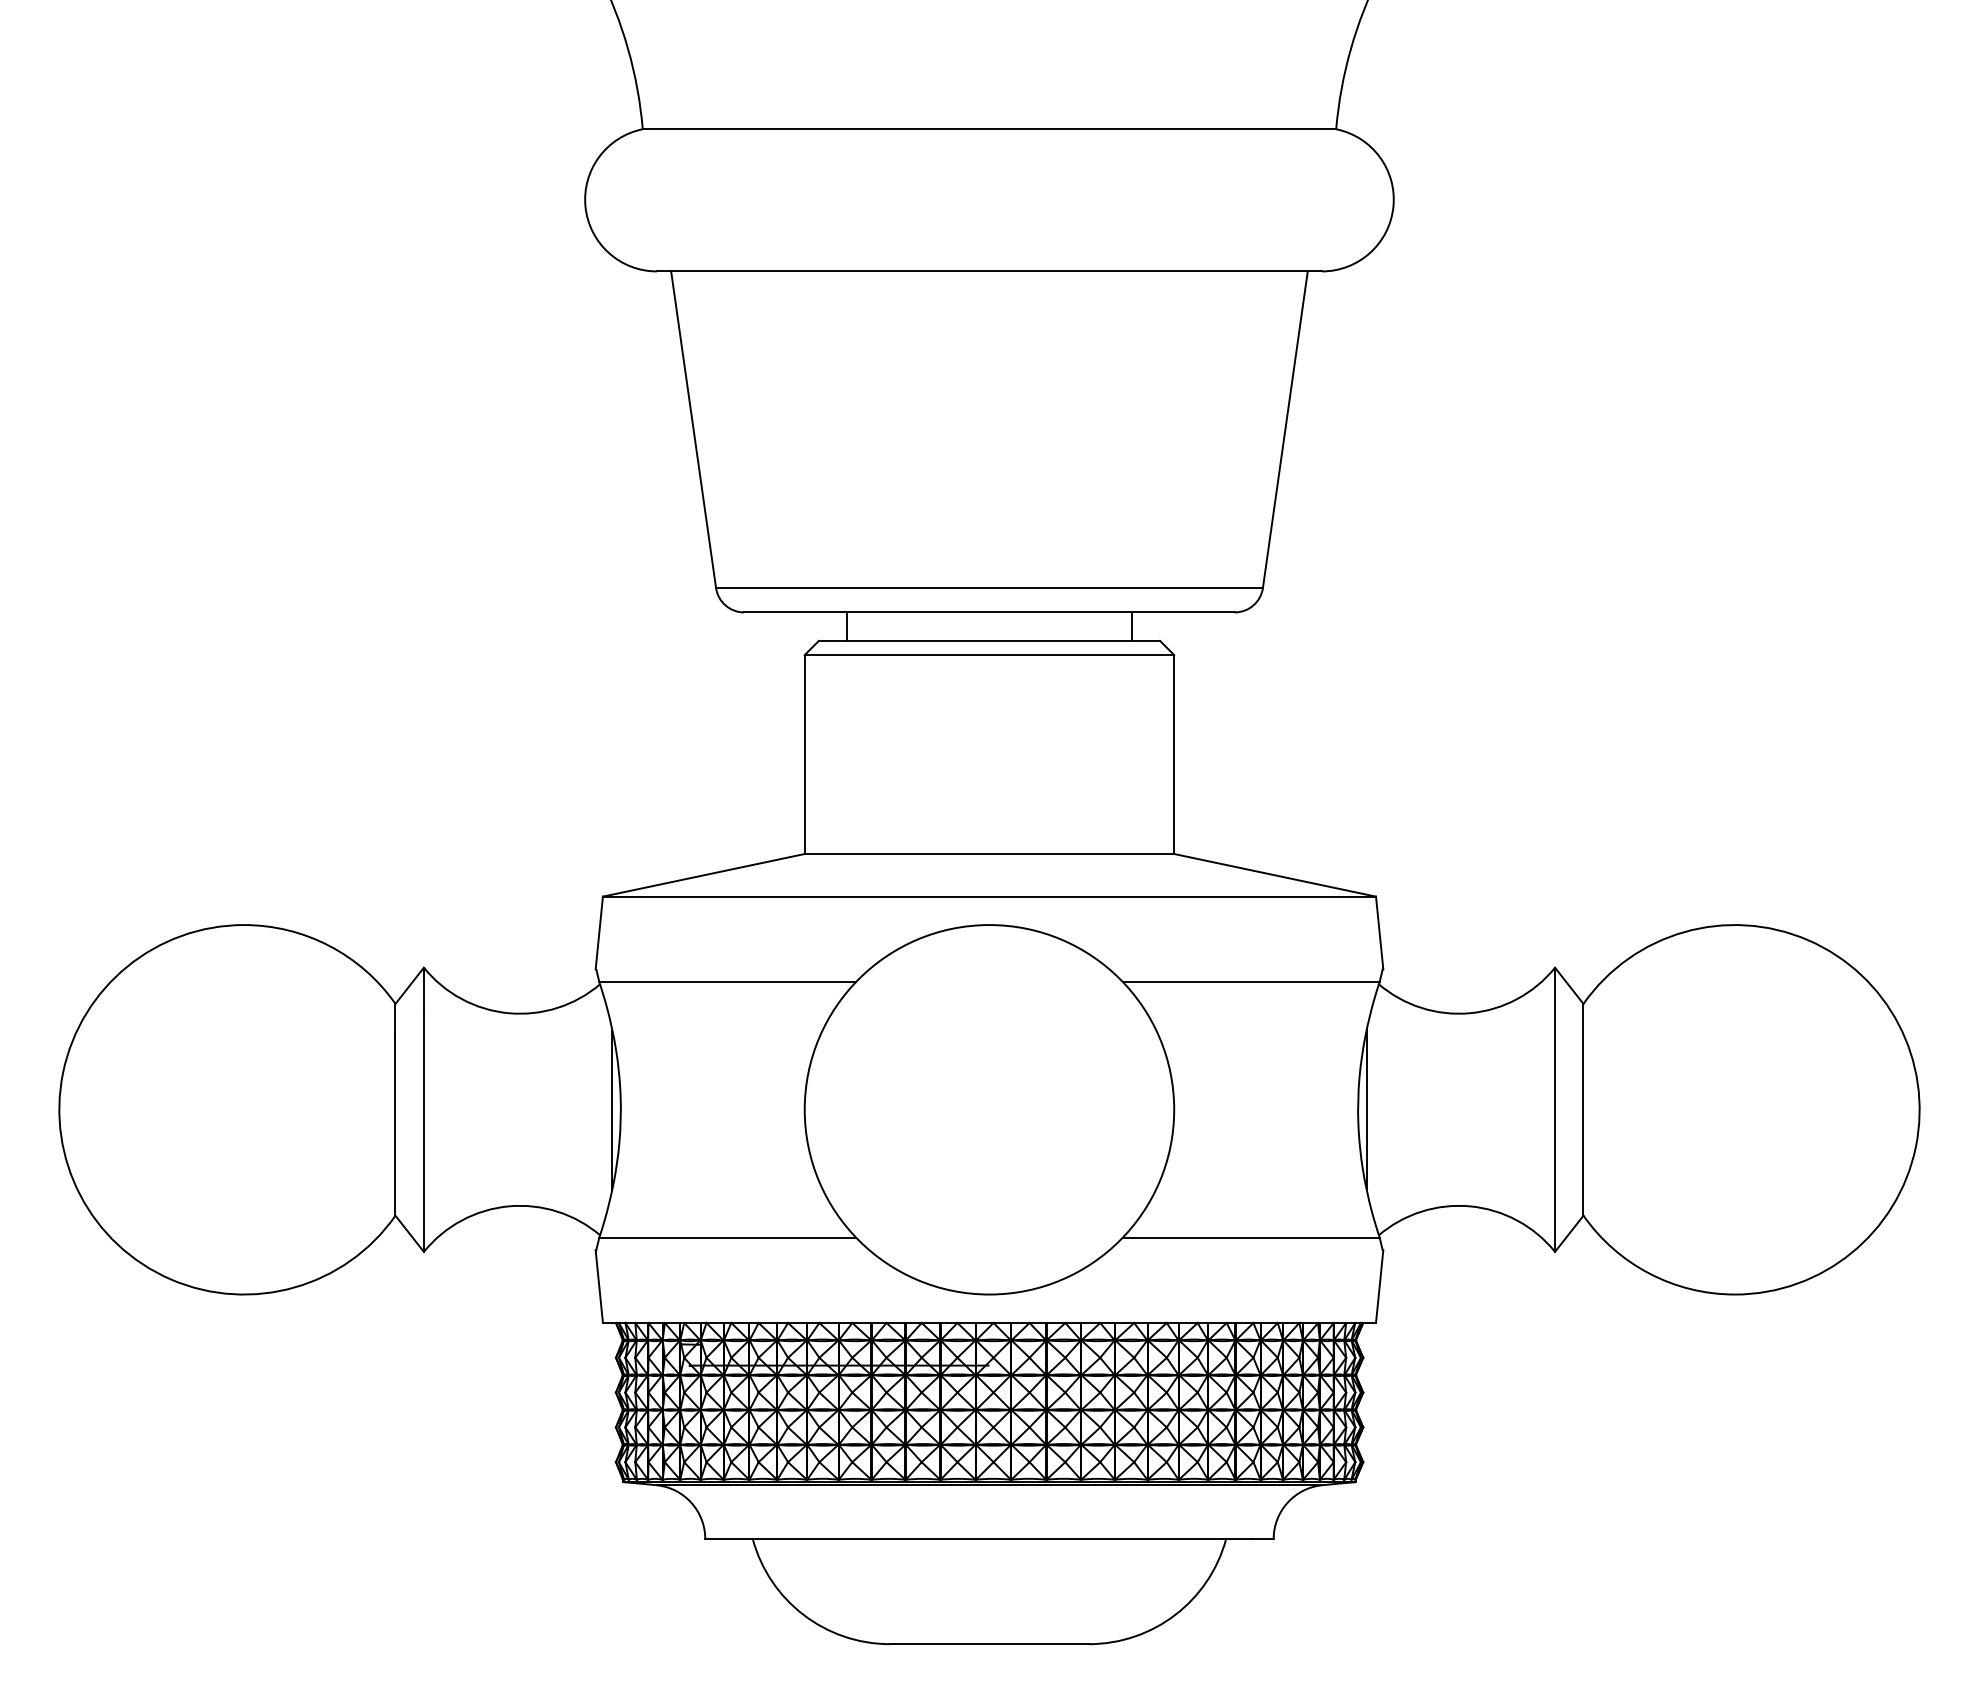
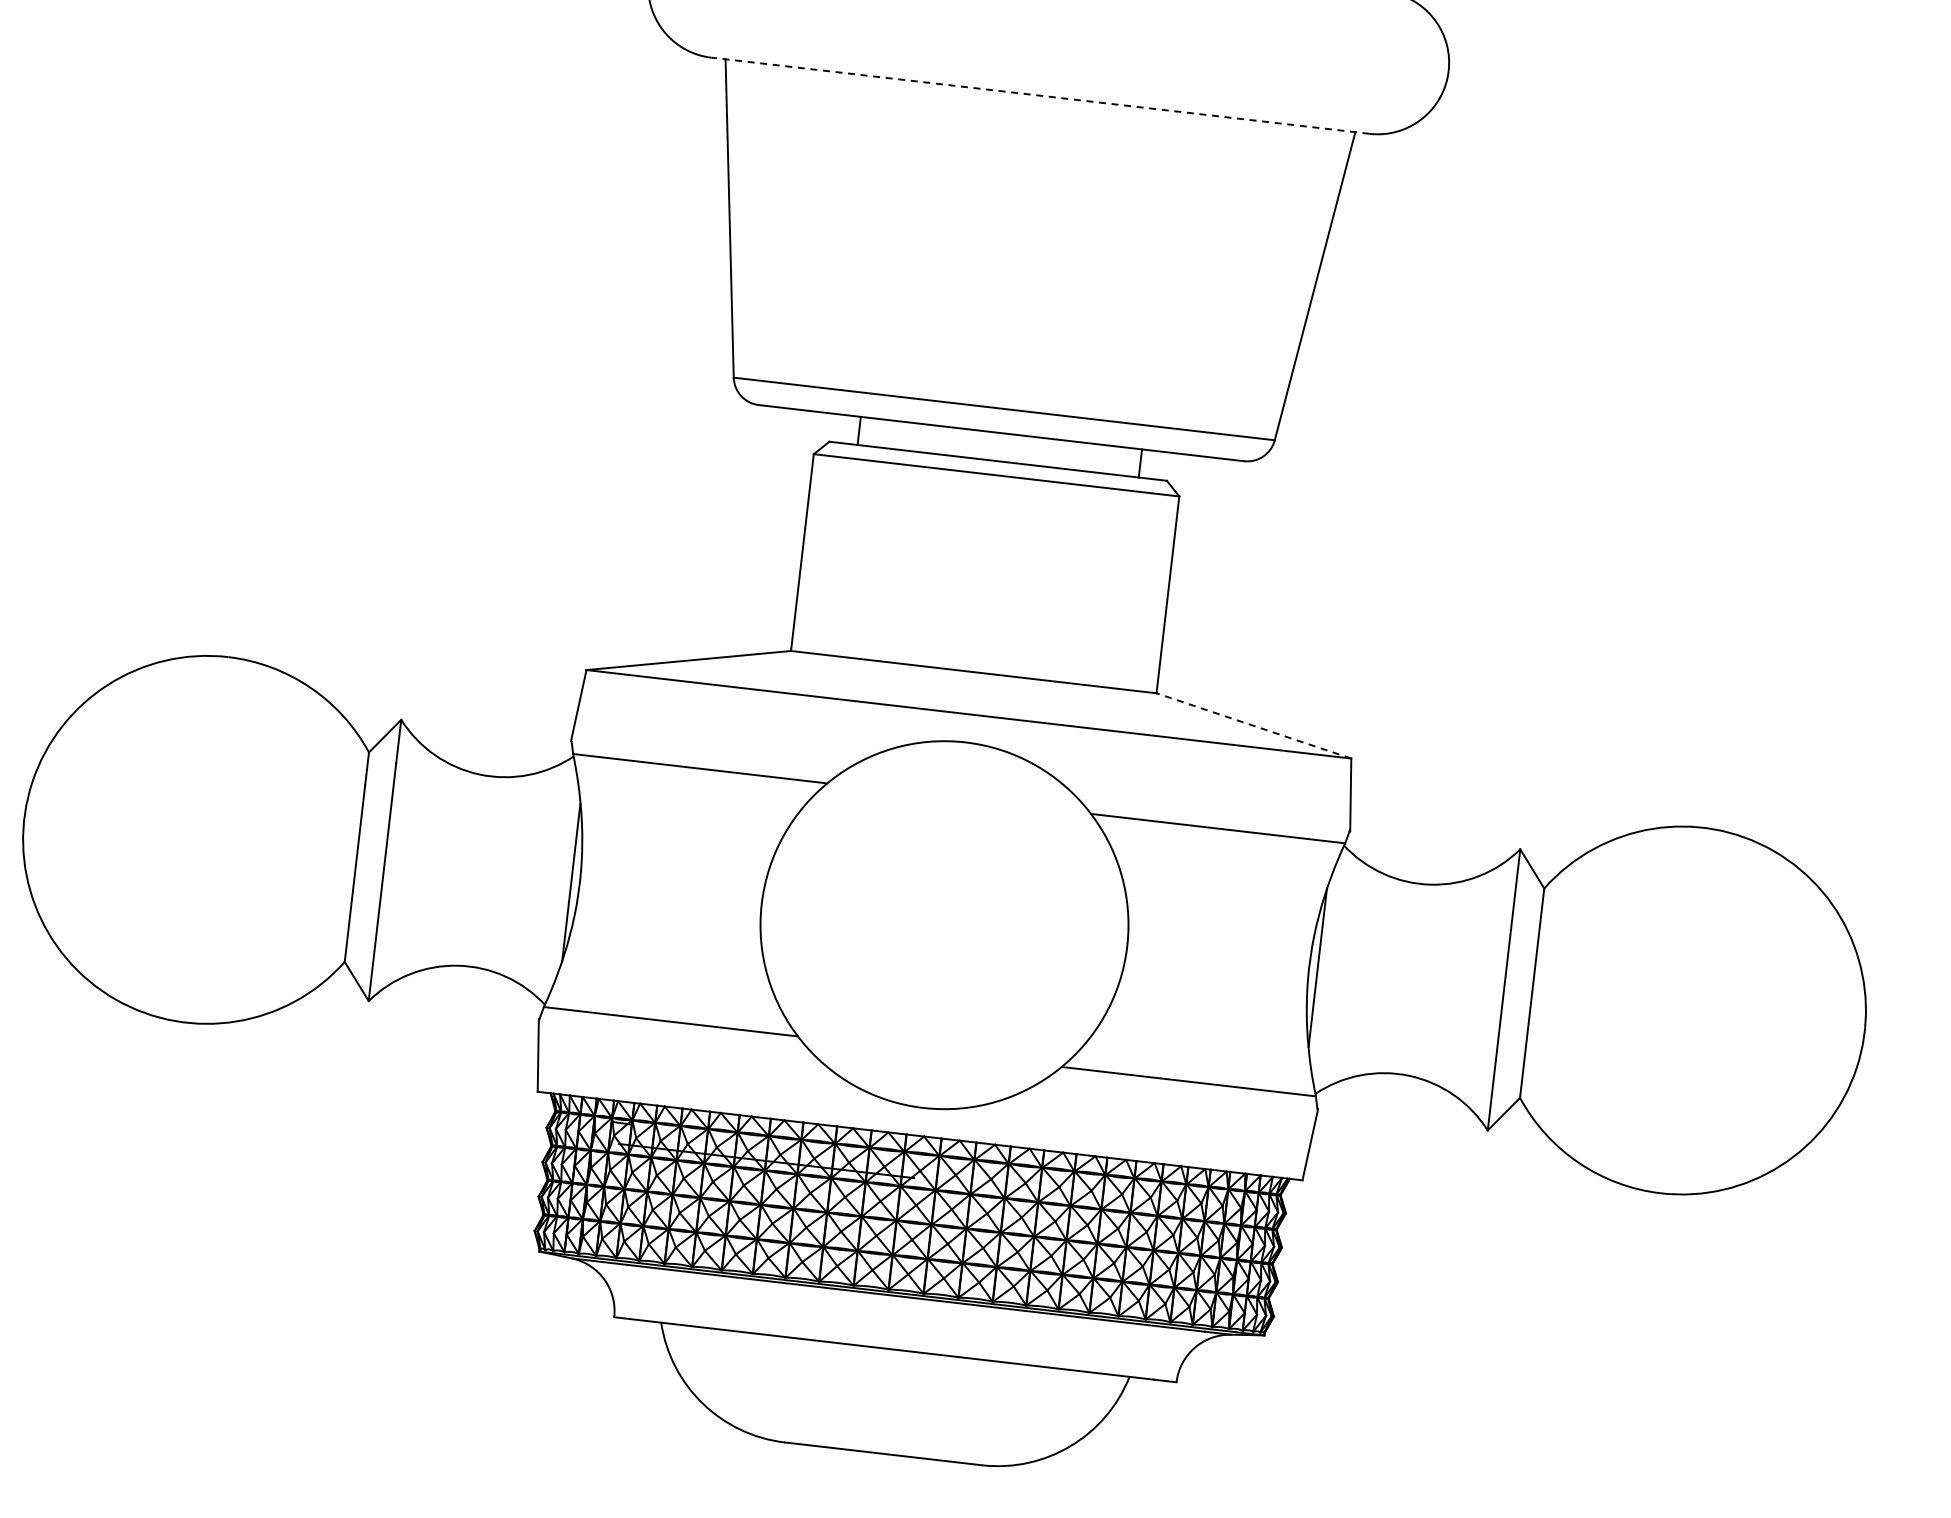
line: (989, 271) -> (1040, 95), solid -> dashed
line: (1274, 875) -> (1253, 726), solid -> dashed

